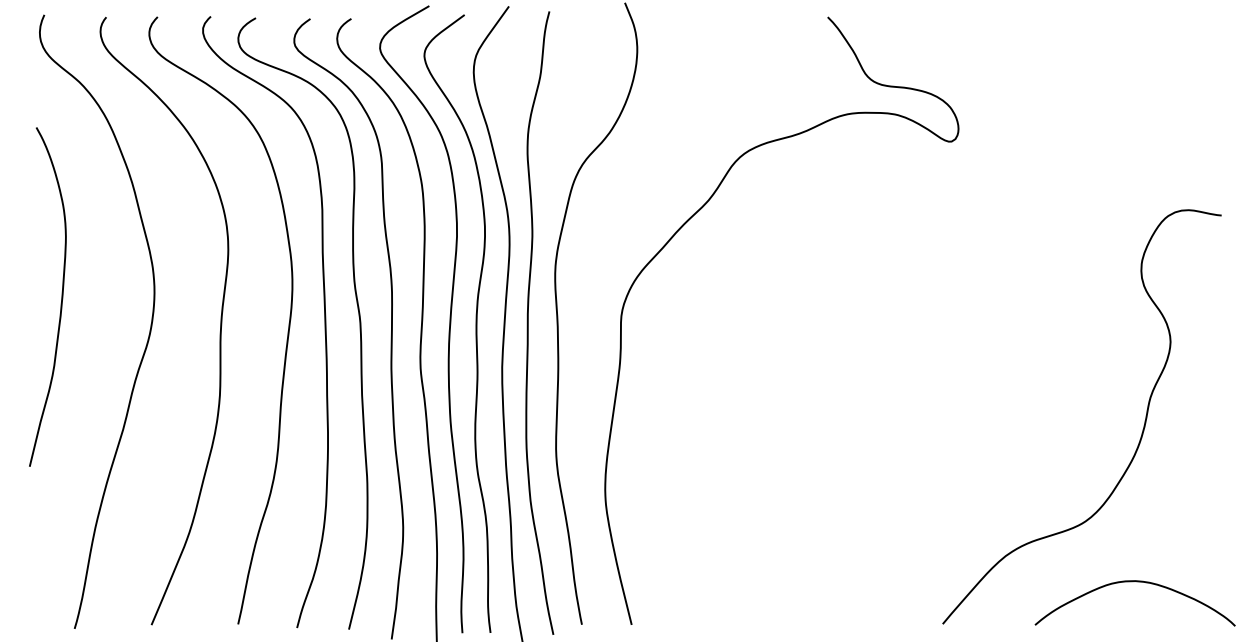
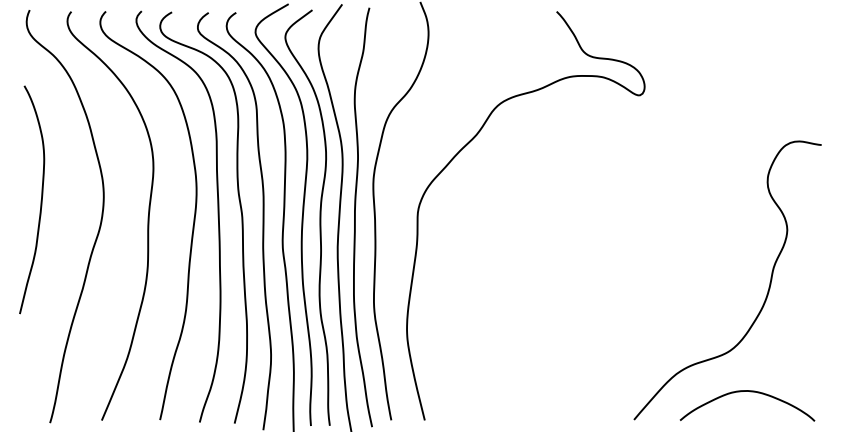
curve: (1139, 583) -> (750, 392), moved

